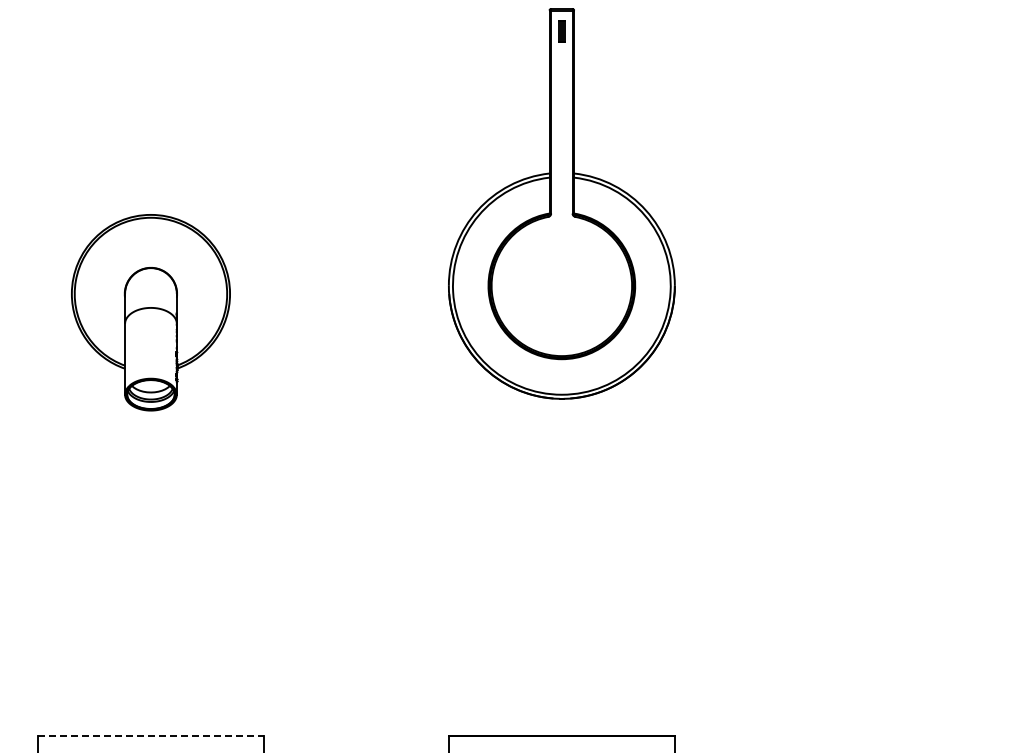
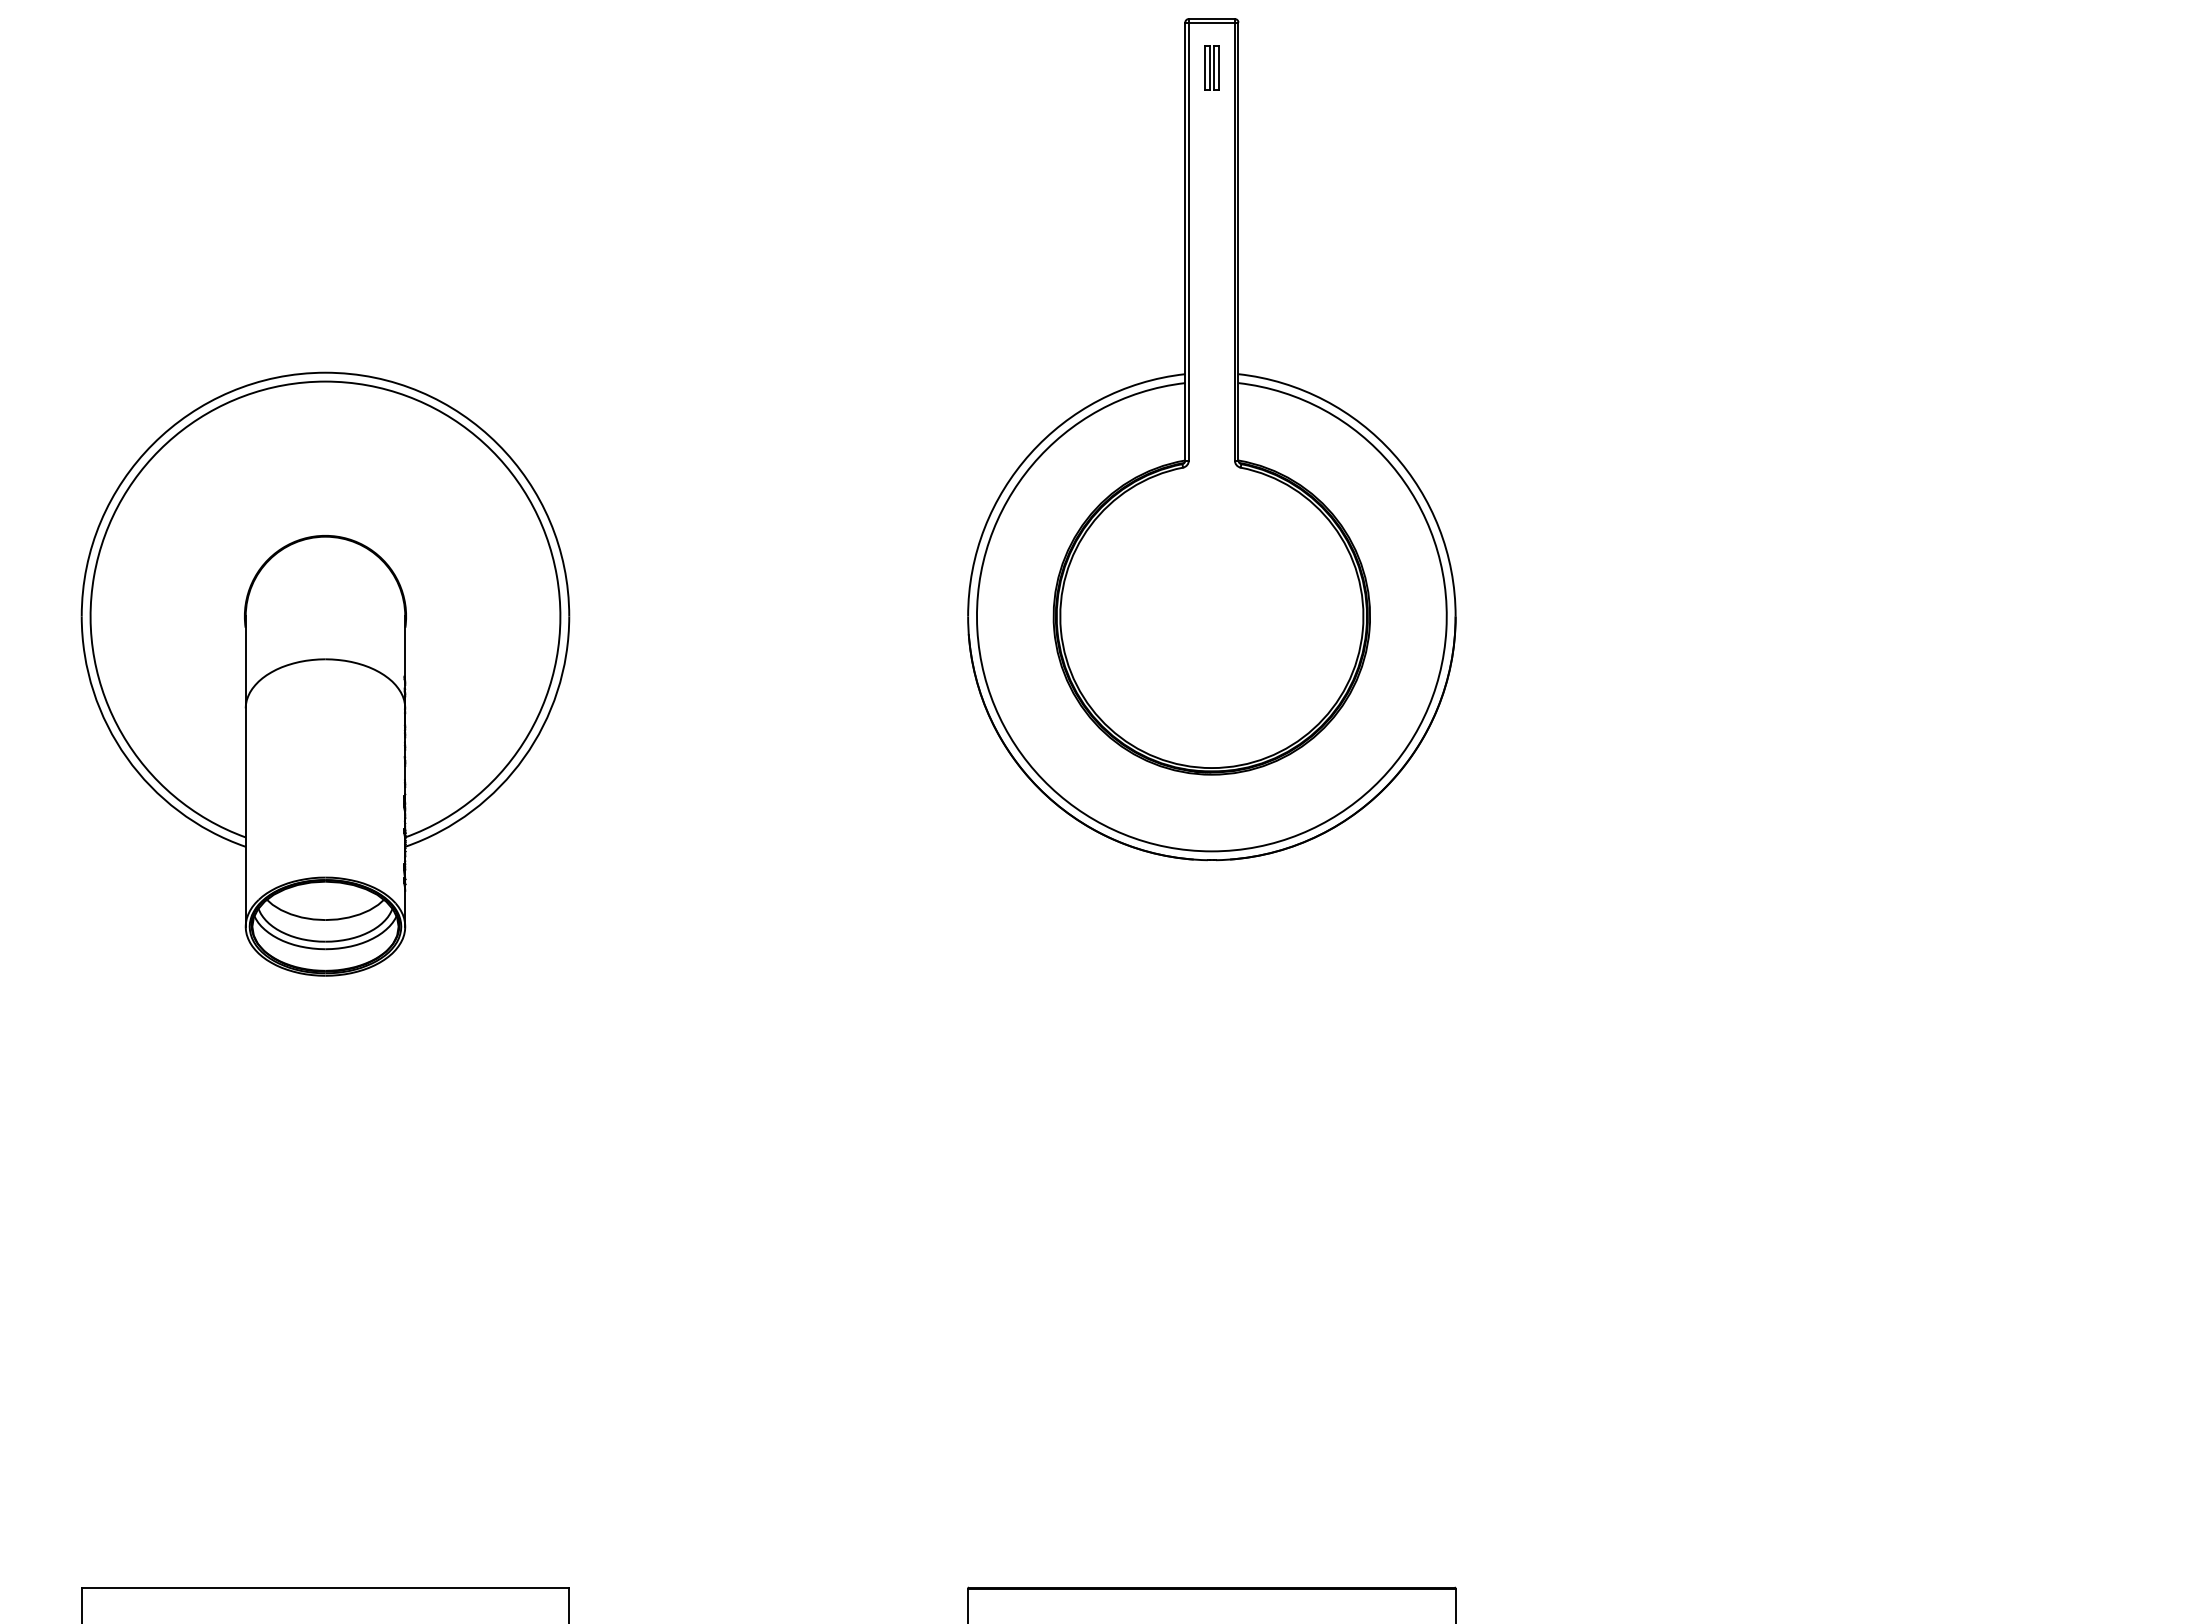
part: (150, 312) -> (324, 673), size x1.43
line: (151, 736) -> (326, 1588), dashed -> solid

